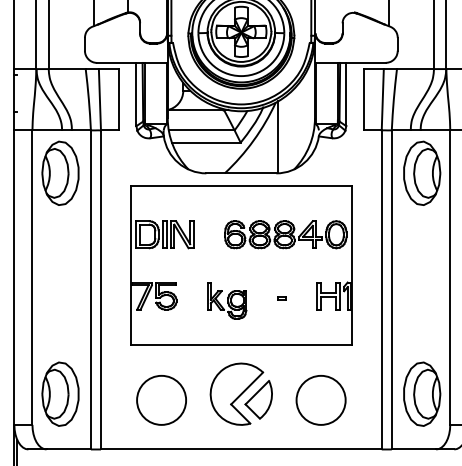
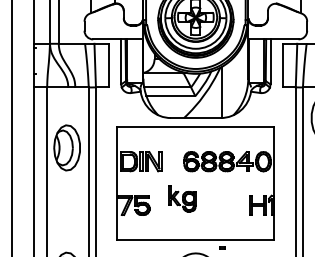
part: (60, 172) -> (67, 147), moved
part: (281, 298) -> (222, 247), moved
part: (227, 300) -> (182, 198), moved

